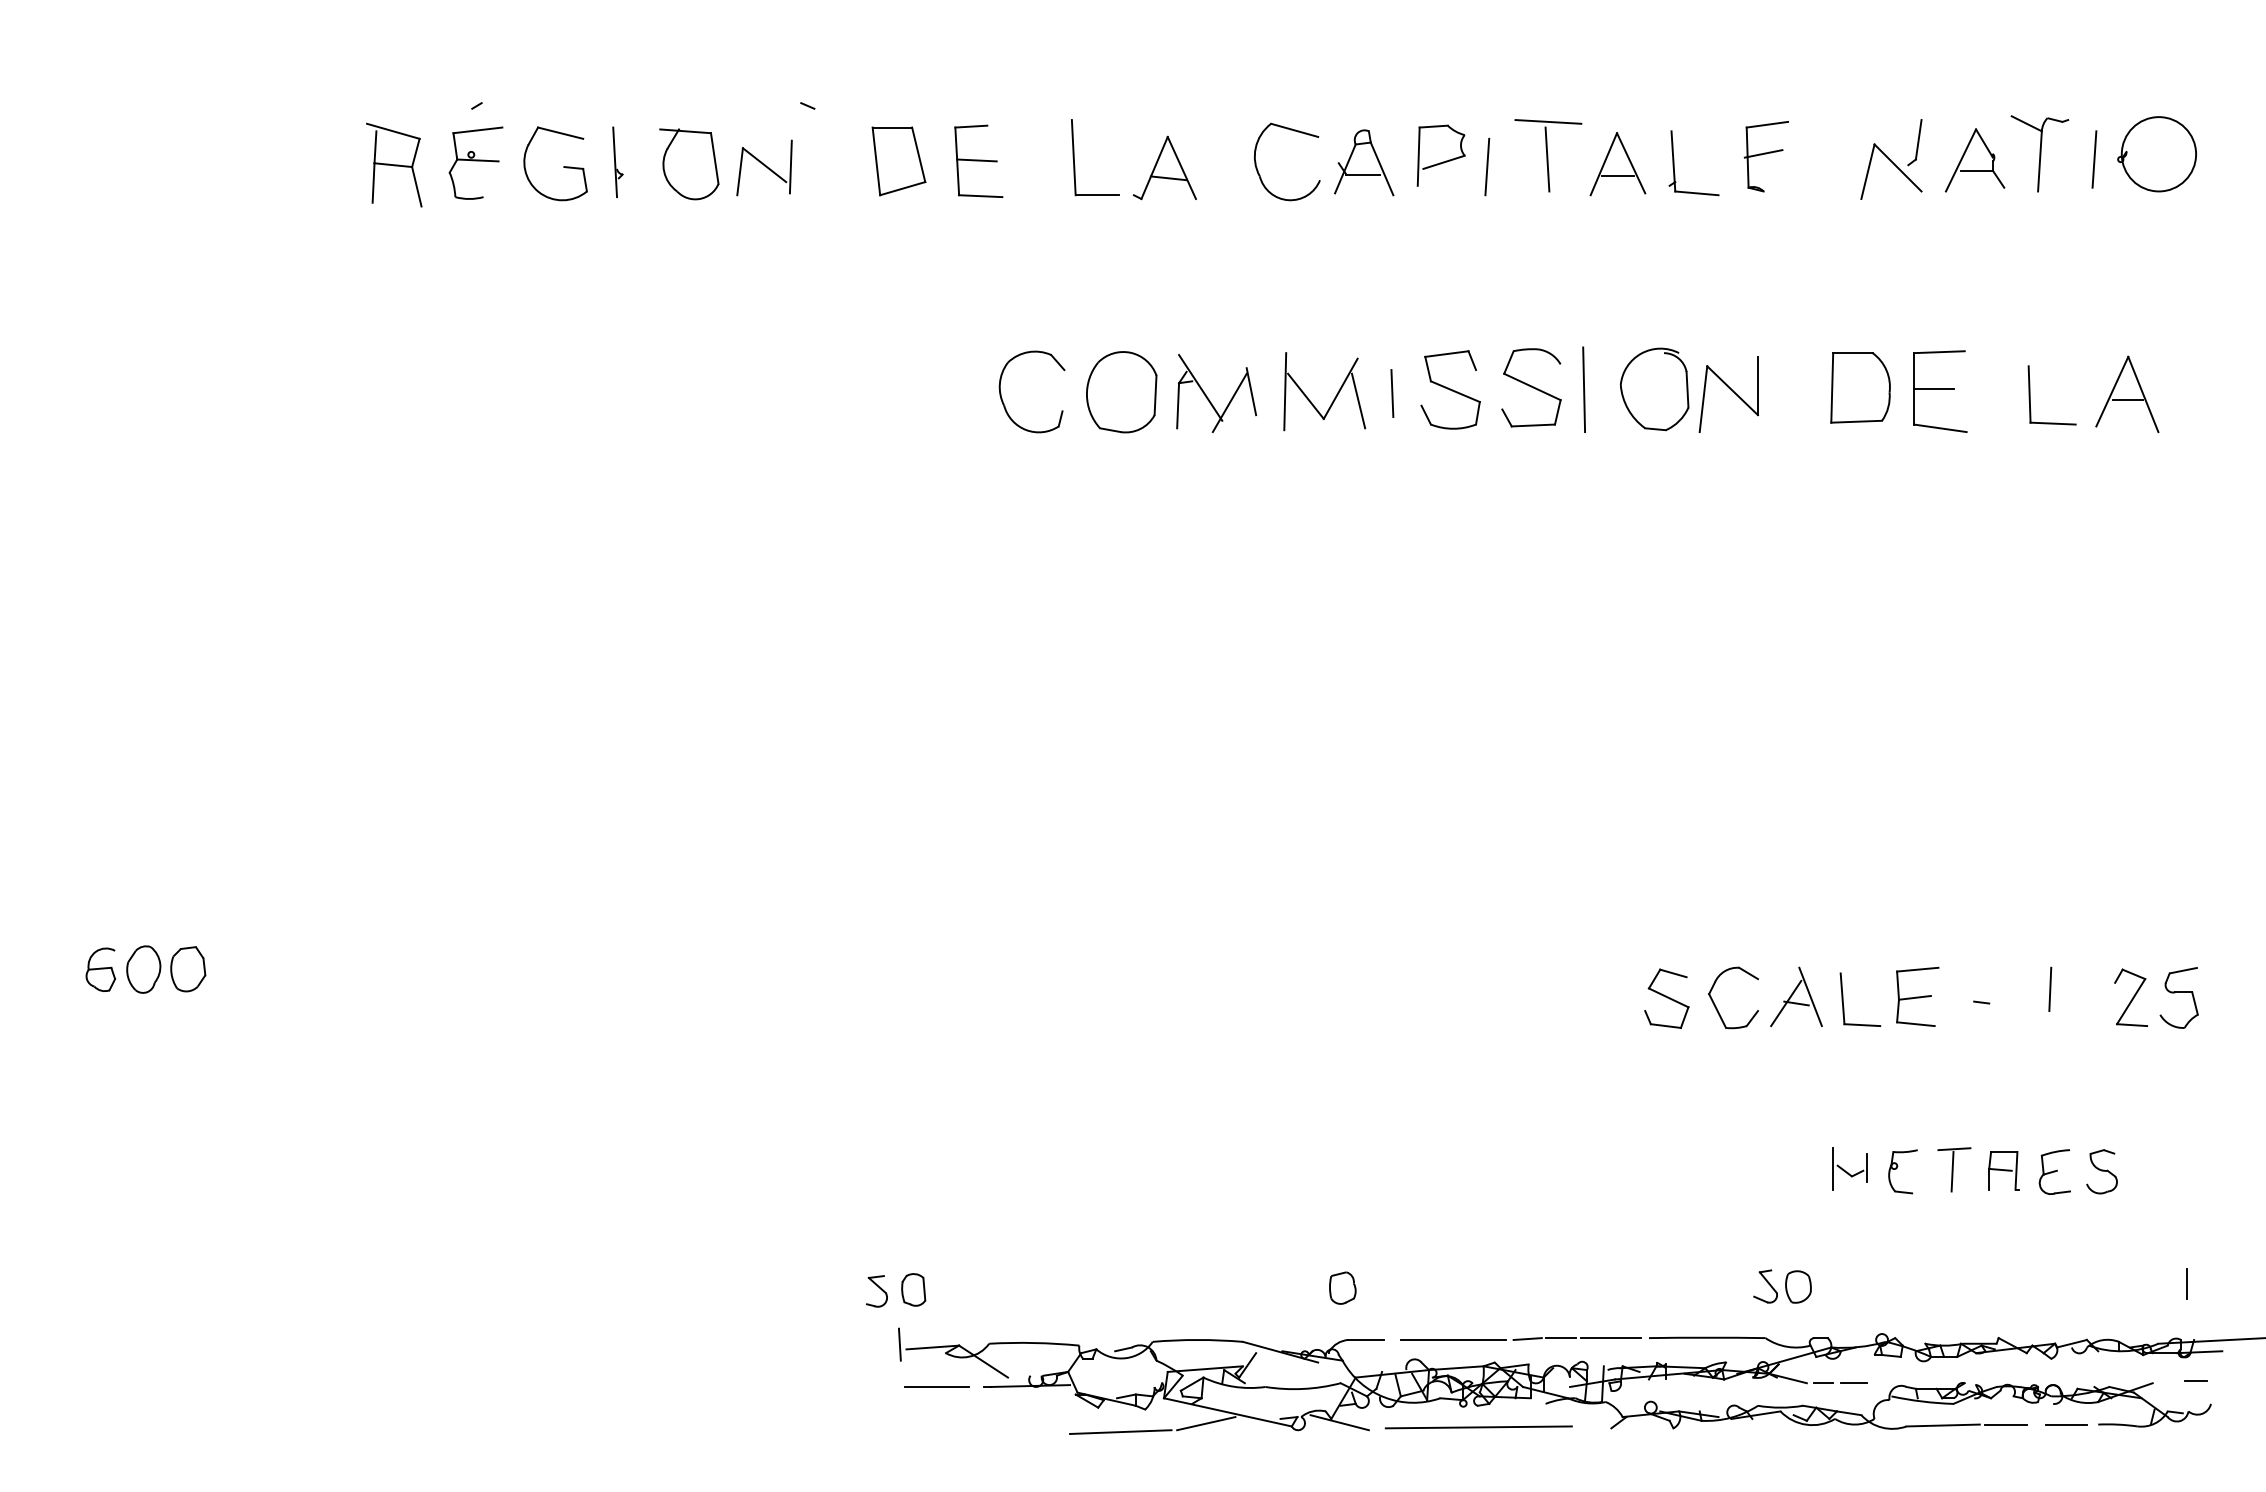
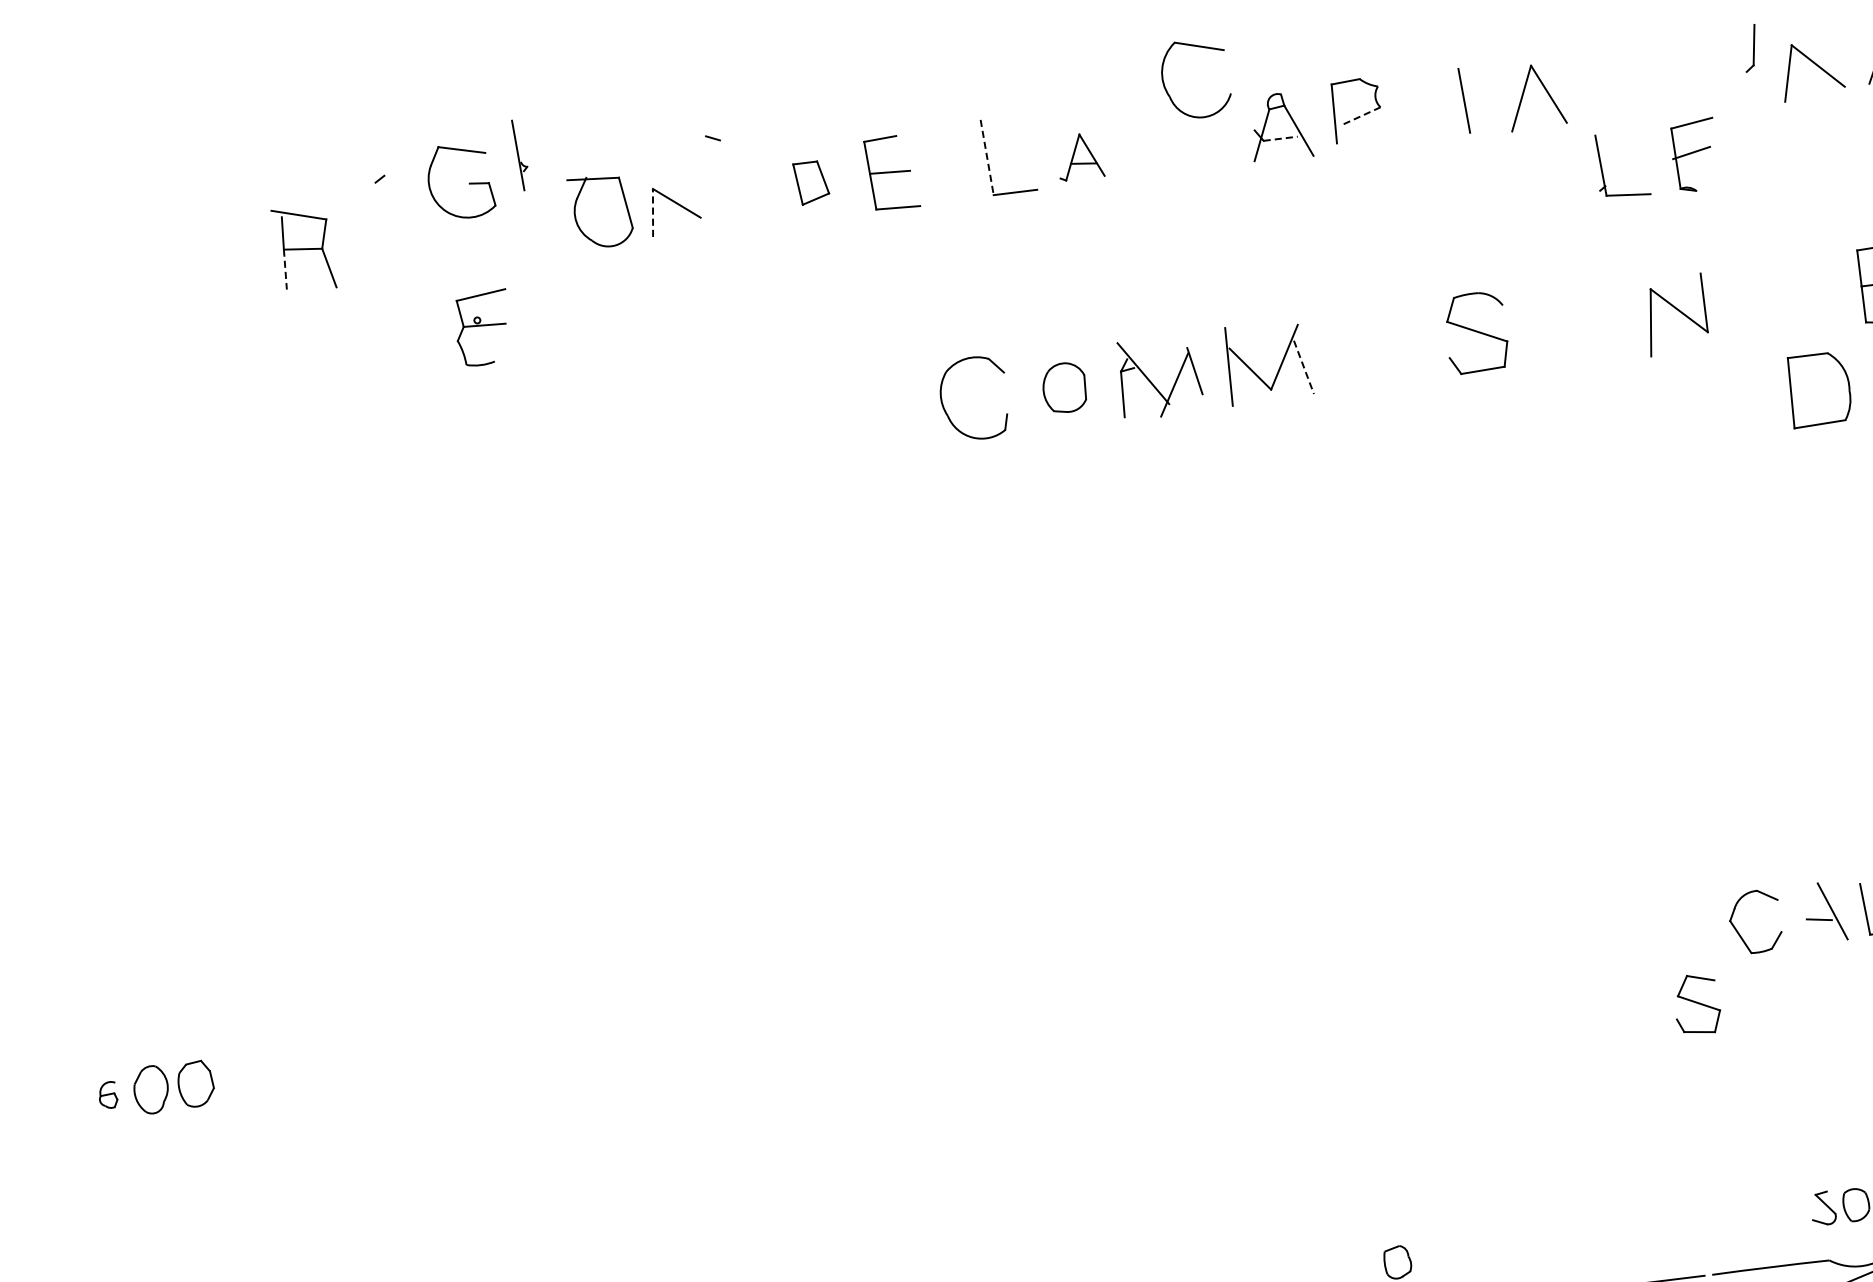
line: (1548, 121) -> (1460, 62), removed
part: (1914, 142) -> (1750, 48), moved
part: (1765, 156) -> (1693, 155), moved
line: (1073, 157) -> (986, 157), solid -> dashed
part: (617, 161) -> (520, 154), moved
part: (898, 161) -> (811, 183), size x0.6
part: (475, 162) -> (482, 327), moved
line: (1444, 162) -> (1360, 116), solid -> dashed
part: (1674, 163) -> (1602, 167), moved
part: (563, 166) -> (468, 183), moved
line: (790, 166) -> (703, 201), removed
line: (1487, 166) -> (1404, 115), removed
part: (1164, 167) -> (1079, 156), size x0.7
part: (1258, 170) -> (1167, 91), moved
line: (740, 171) -> (653, 212), solid -> dashed
line: (1363, 174) -> (1280, 138), solid -> dashed
line: (1617, 176) -> (1536, 109), removed
line: (373, 183) -> (285, 270), solid -> dashed
part: (1860, 387) -> (1819, 389), moved
part: (1450, 389) -> (1395, 344), removed
line: (1584, 389) -> (1529, 327), removed
part: (1121, 392) -> (1064, 388), size x0.6
line: (1392, 393) -> (1337, 355), removed
part: (1625, 400) -> (1572, 333), removed
line: (1358, 401) -> (1303, 367), solid -> dashed
part: (100, 969) -> (107, 1095), size x0.6
part: (1666, 998) -> (1696, 1004), moved
line: (1786, 1003) -> (1809, 920), removed

